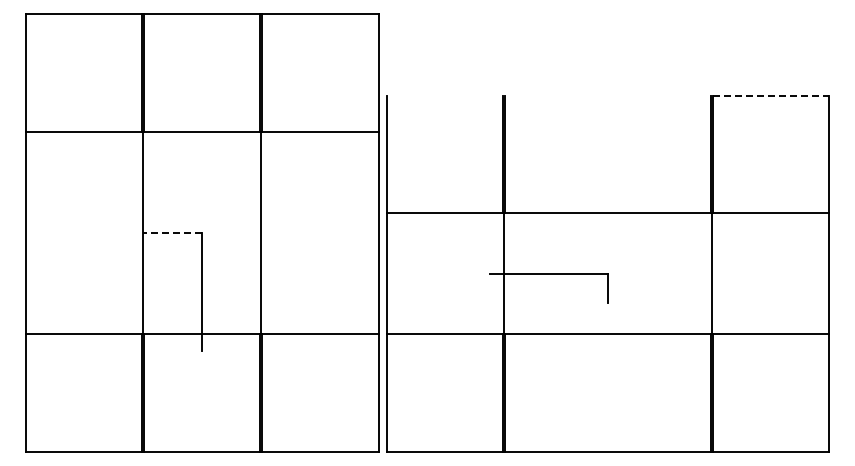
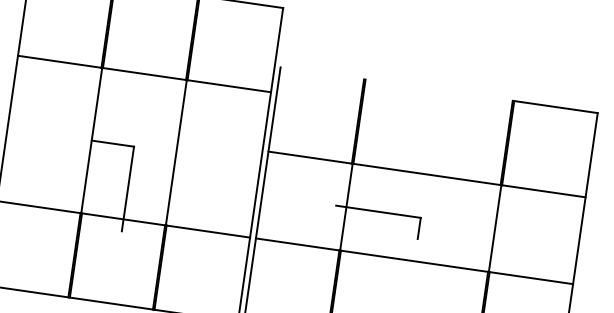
line: (771, 95) -> (556, 106), dashed -> solid
line: (172, 233) -> (112, 143), dashed -> solid

